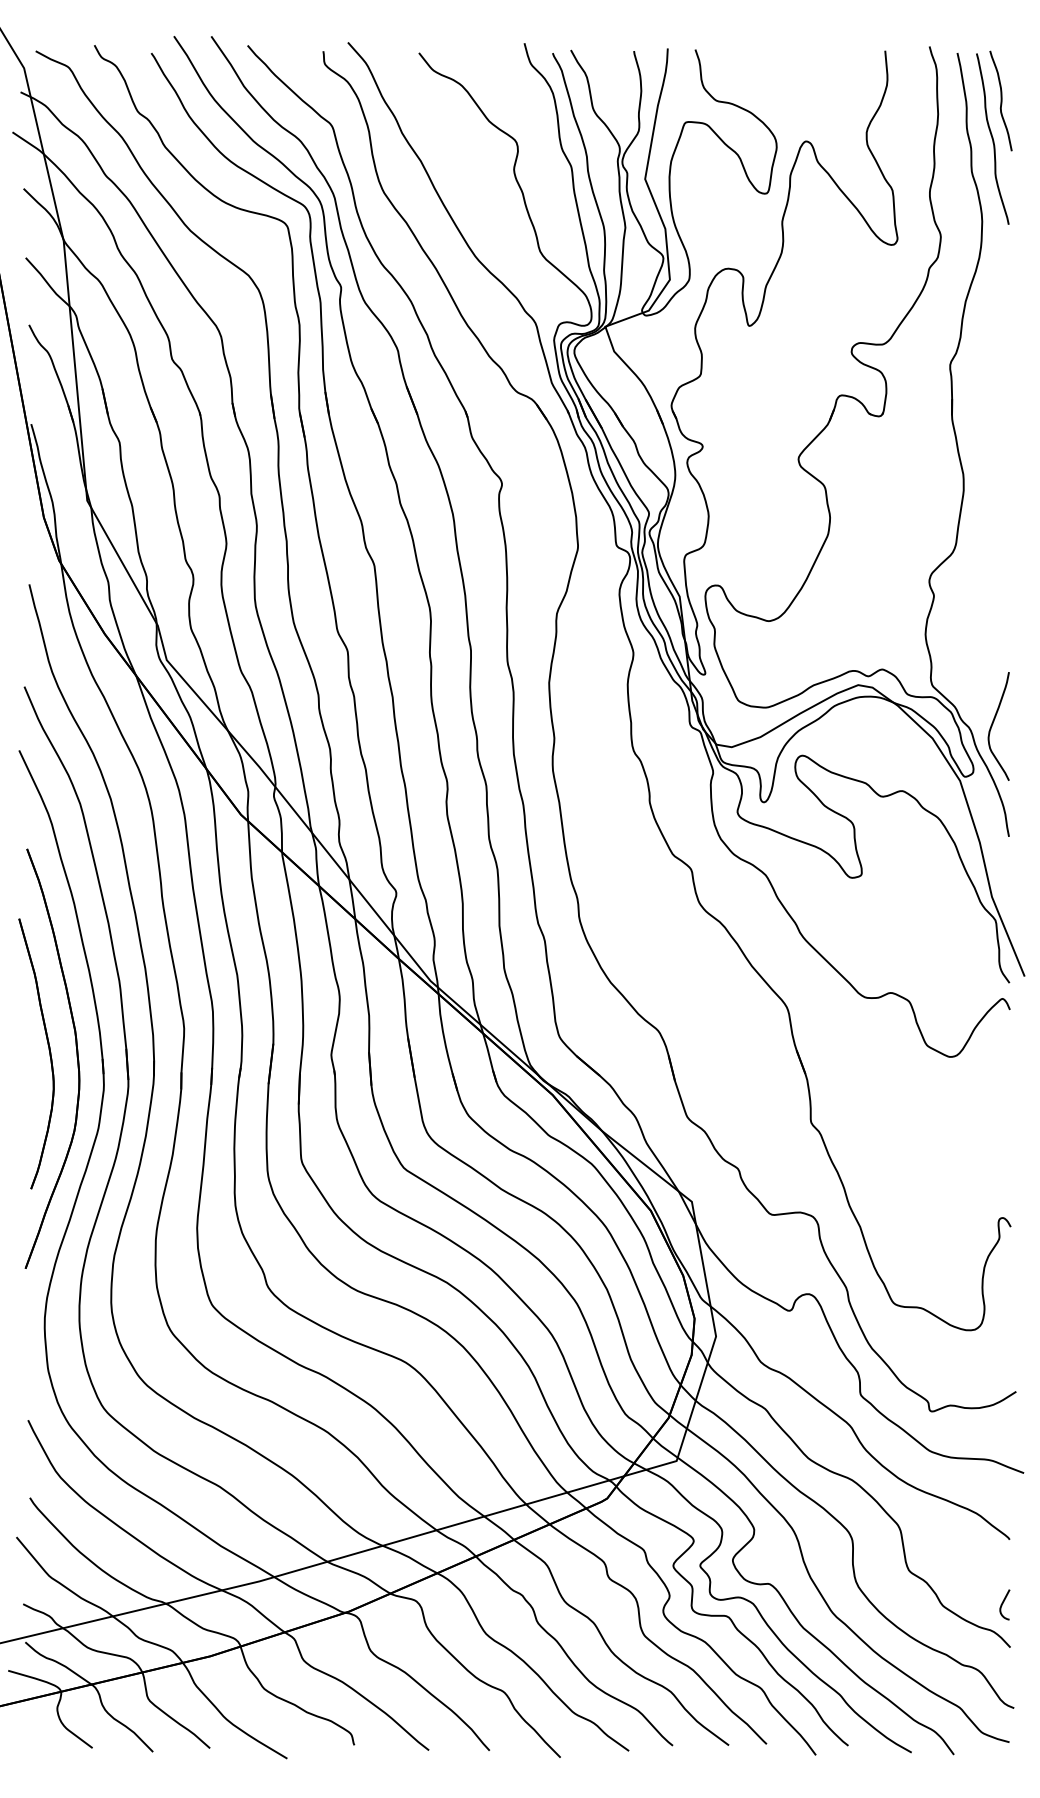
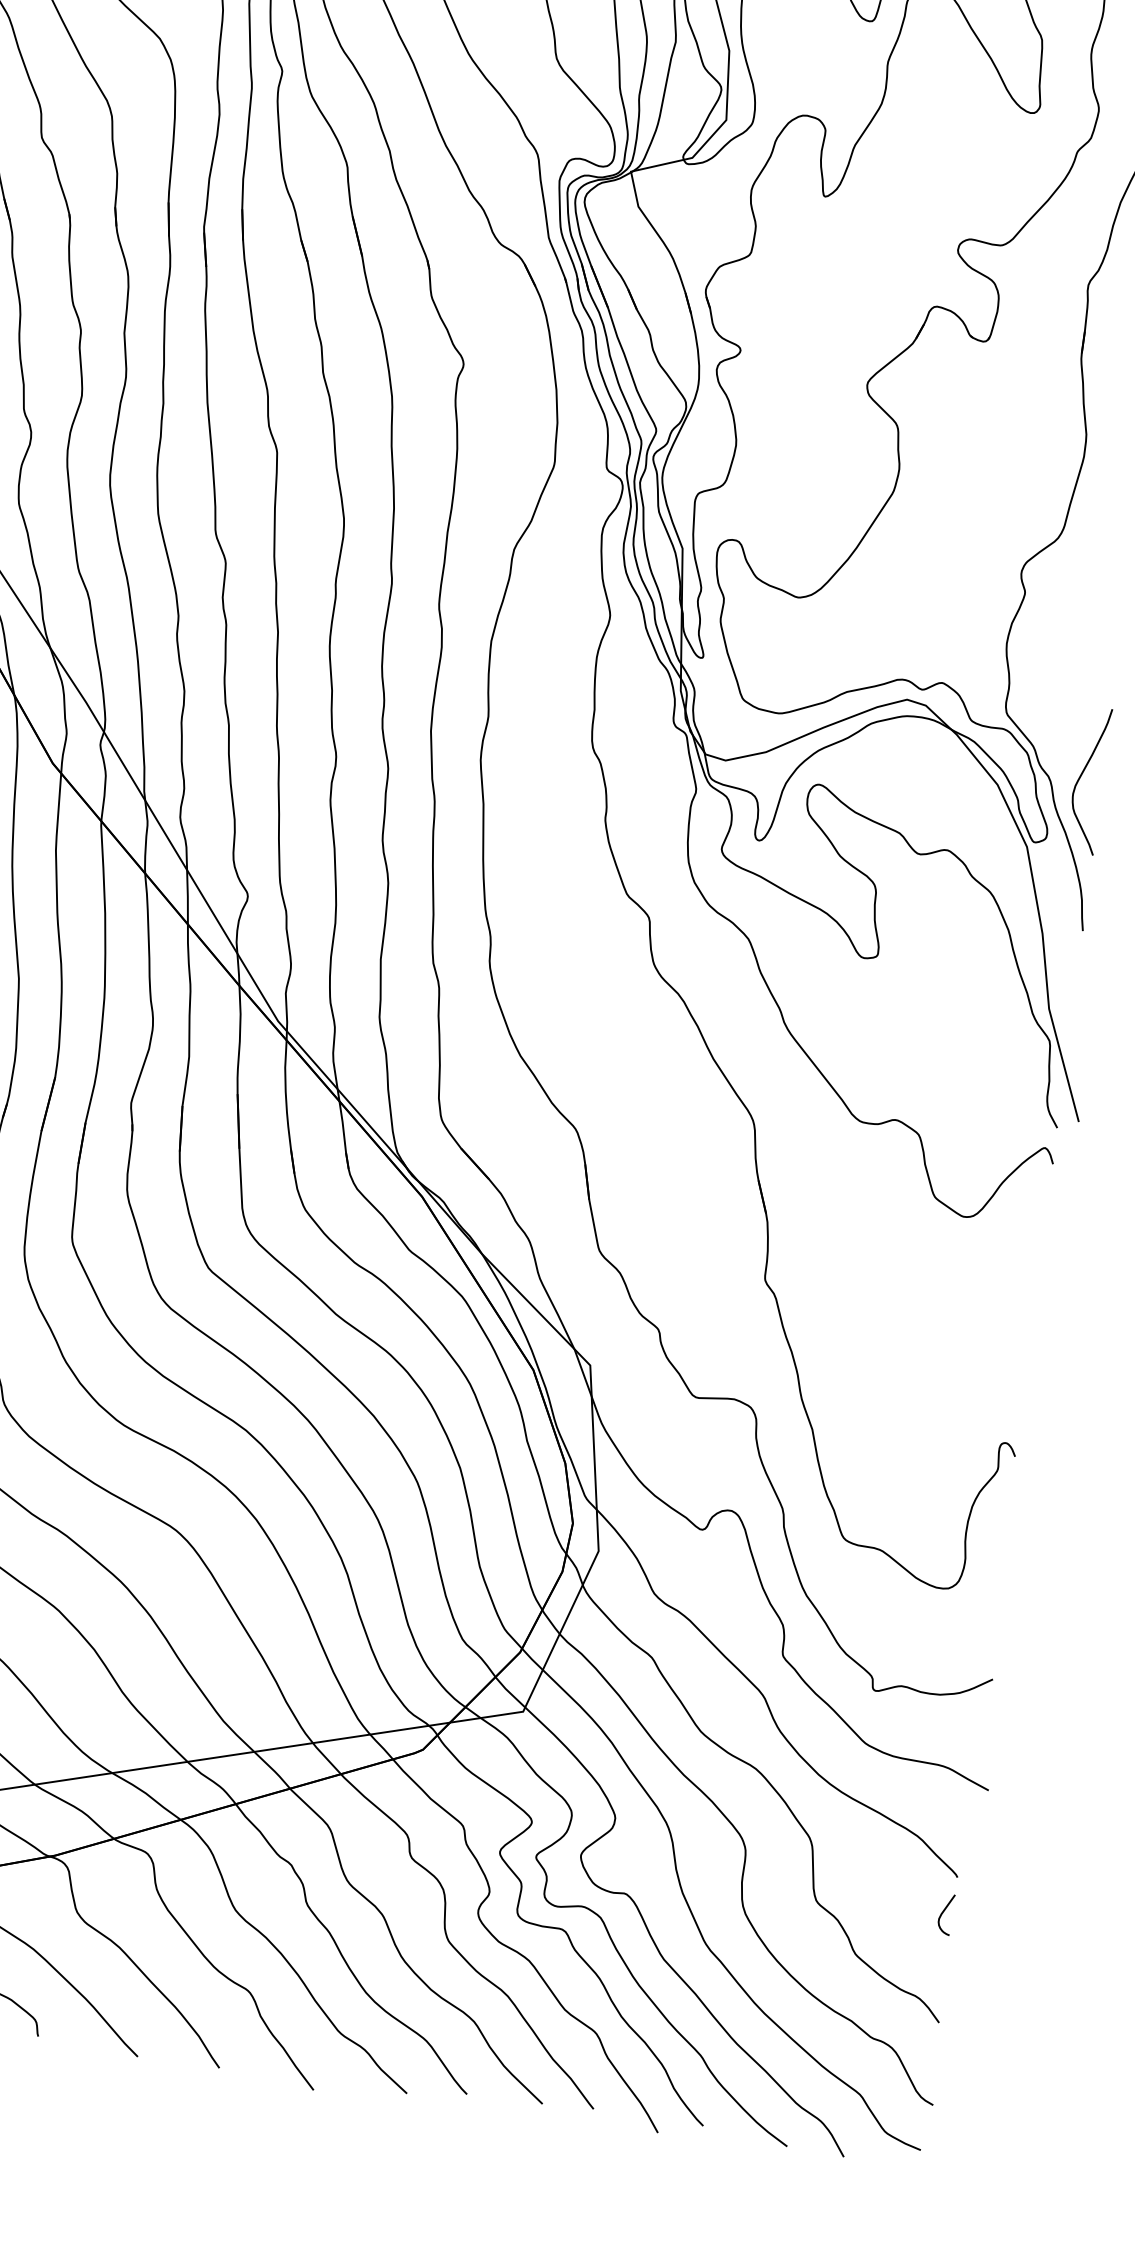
curve: (1003, 1603) -> (944, 1912), moved

